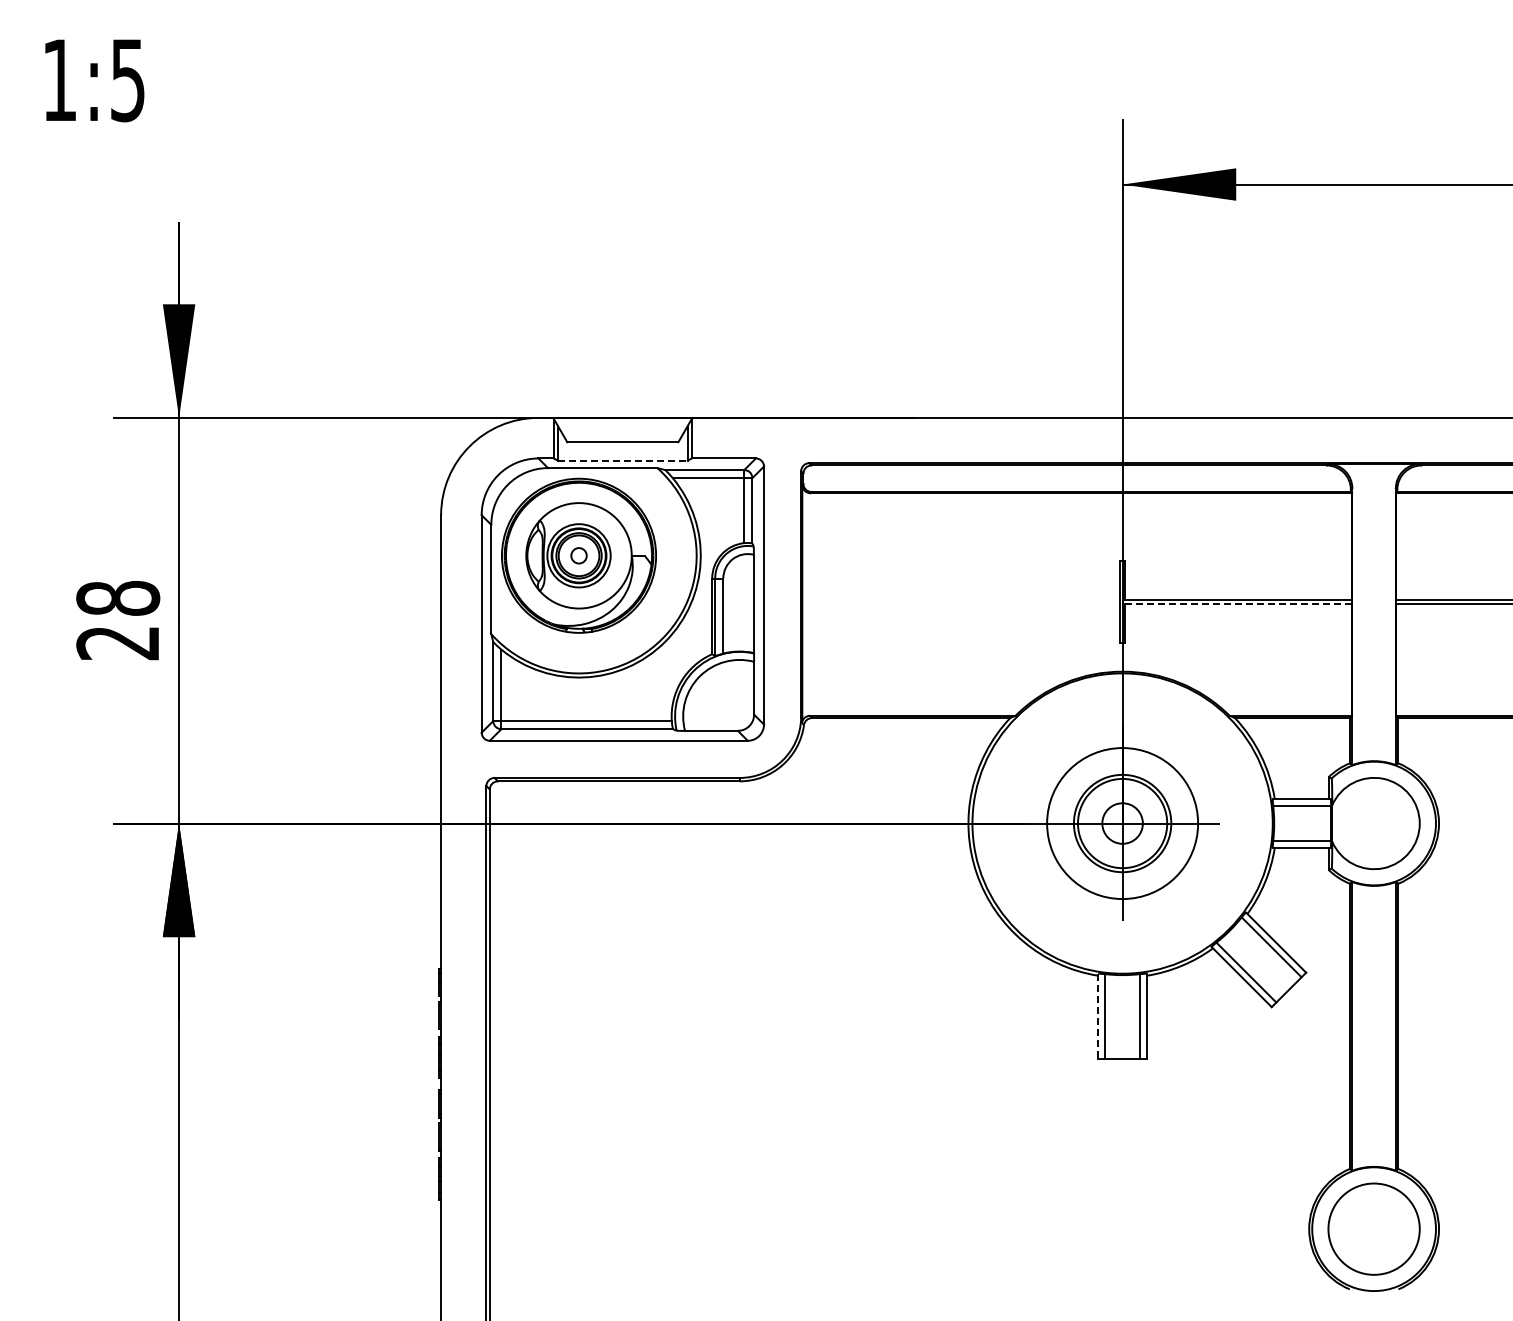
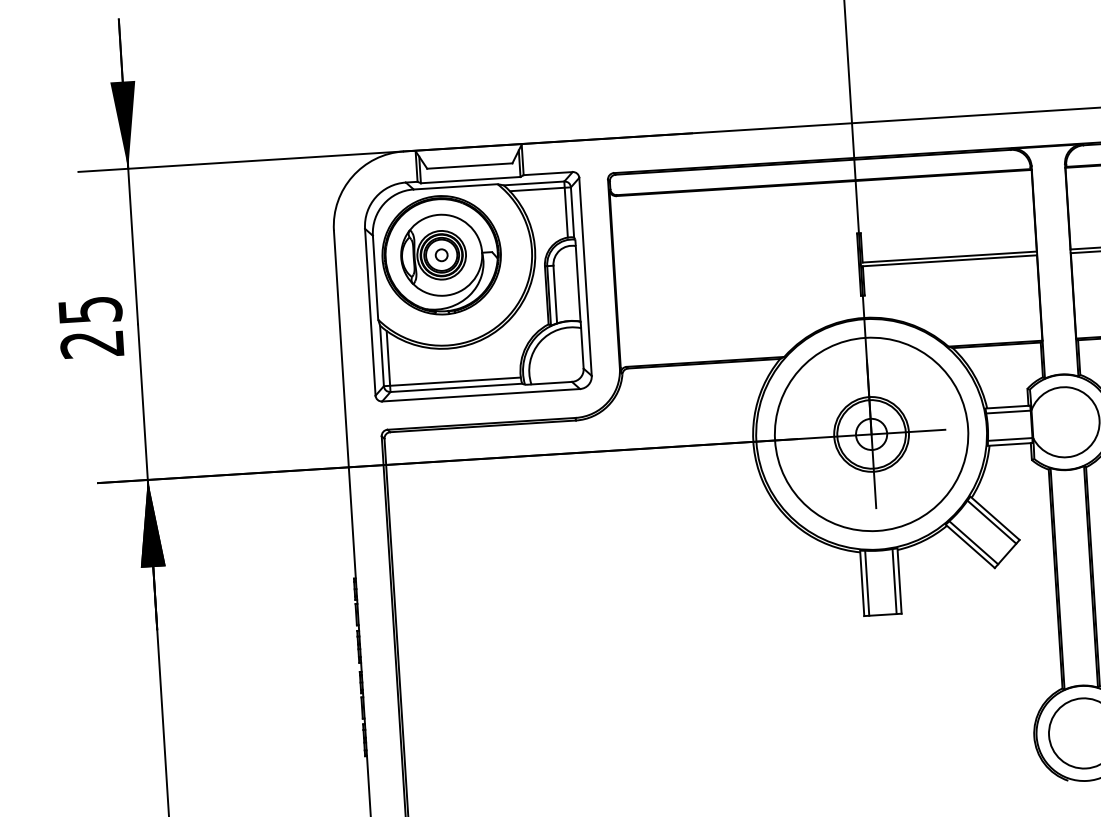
line: (622, 460) -> (470, 180), dashed -> solid
text: (118, 598) -> (90, 310), 28 -> 25
line: (1239, 604) -> (950, 260), dashed -> solid
circle: (1122, 823) -> (871, 434), size x1.67
line: (1098, 1016) -> (862, 583), dashed -> solid

